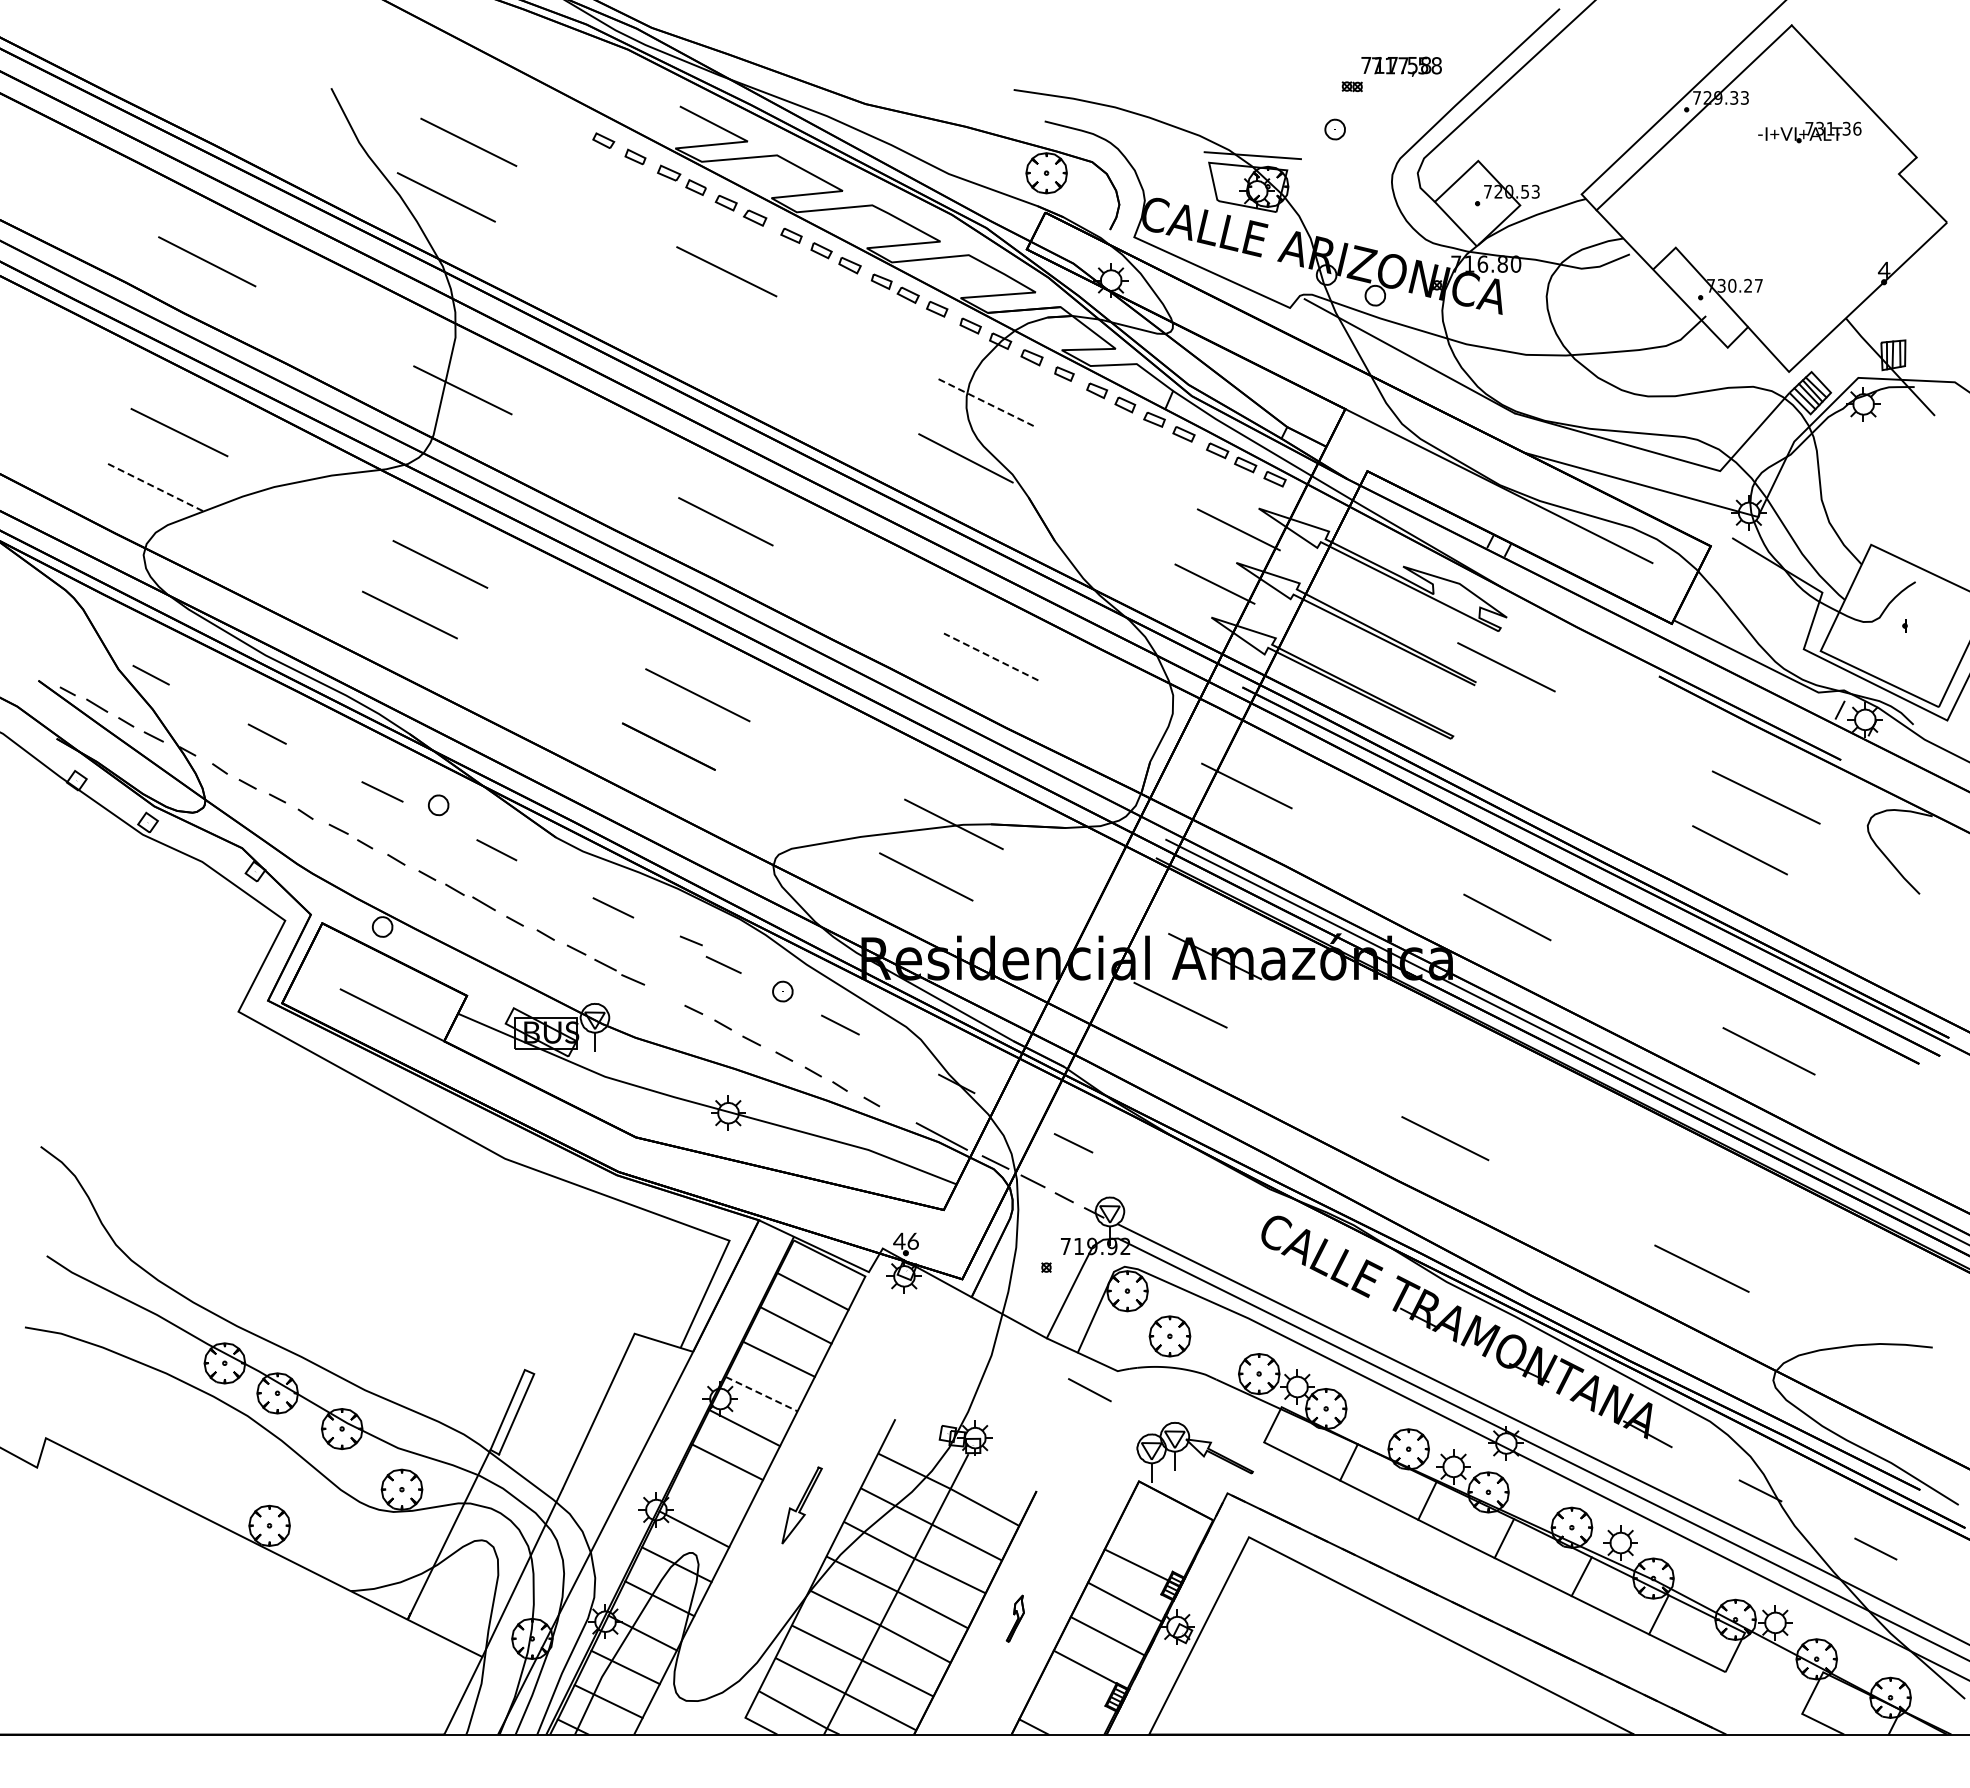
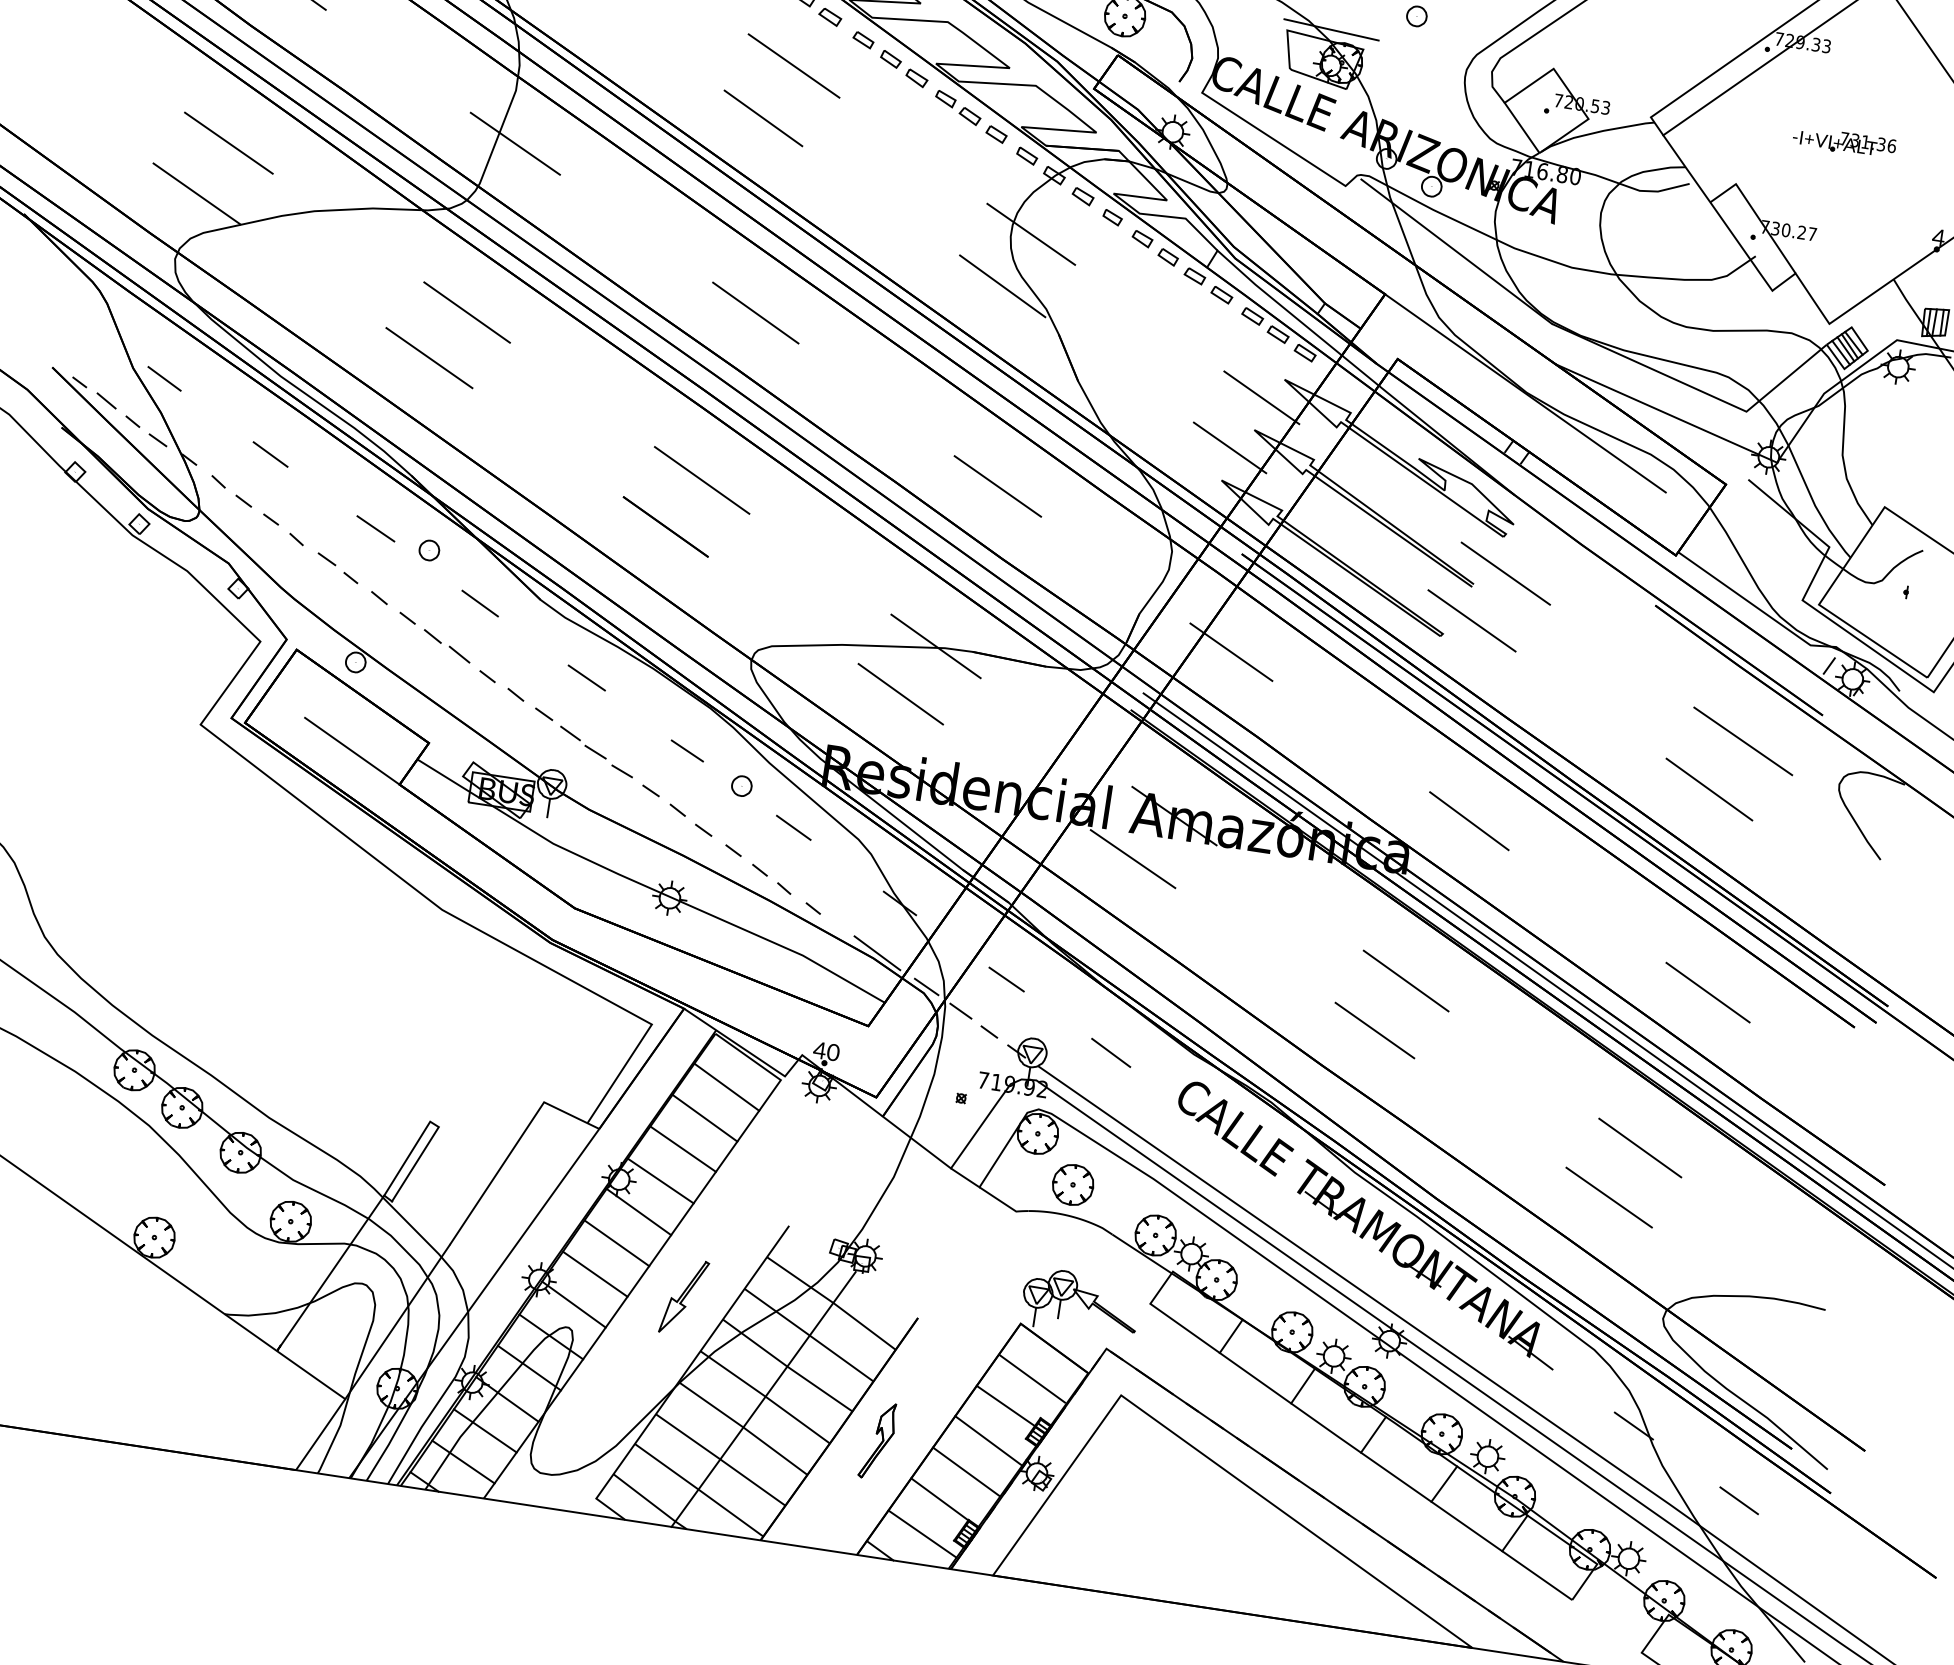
part: (1809, 132) -> (1844, 142), moved
line: (703, 327) -> (762, 117), added
line: (986, 402) -> (1031, 234), dashed -> solid
line: (155, 487) -> (196, 193), dashed -> solid
line: (991, 656) -> (998, 486), dashed -> solid
line: (1479, 718) -> (1471, 620), added
line: (690, 940) -> (621, 770), moved
line: (1468, 1084) -> (1405, 980), added
line: (1725, 1214) -> (1640, 1147), added
text: (913, 1240) -> (833, 1051), 46 -> 40
line: (1089, 1390) -> (1110, 1053), moved
line: (761, 1394) -> (660, 1181), dashed -> solid
line: (710, 1495) -> (594, 1273), added
line: (1158, 1533) -> (1032, 1378), added
part: (1015, 1618) -> (878, 1440), size x1.67
line: (1072, 1703) -> (921, 1533), added

